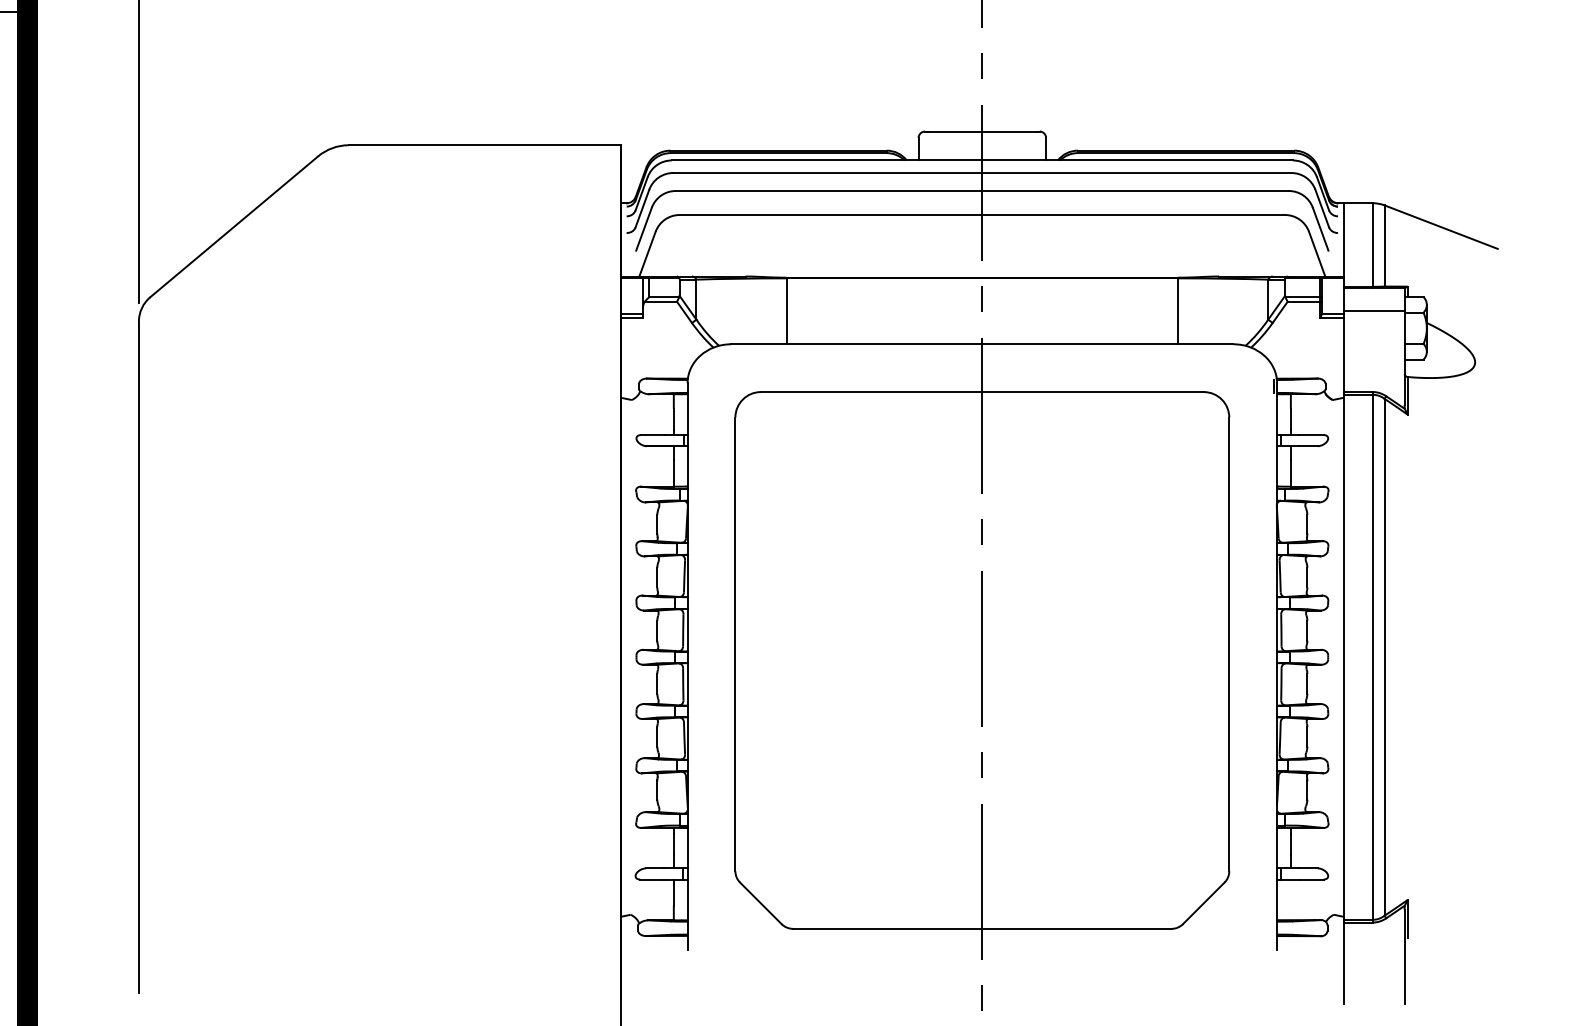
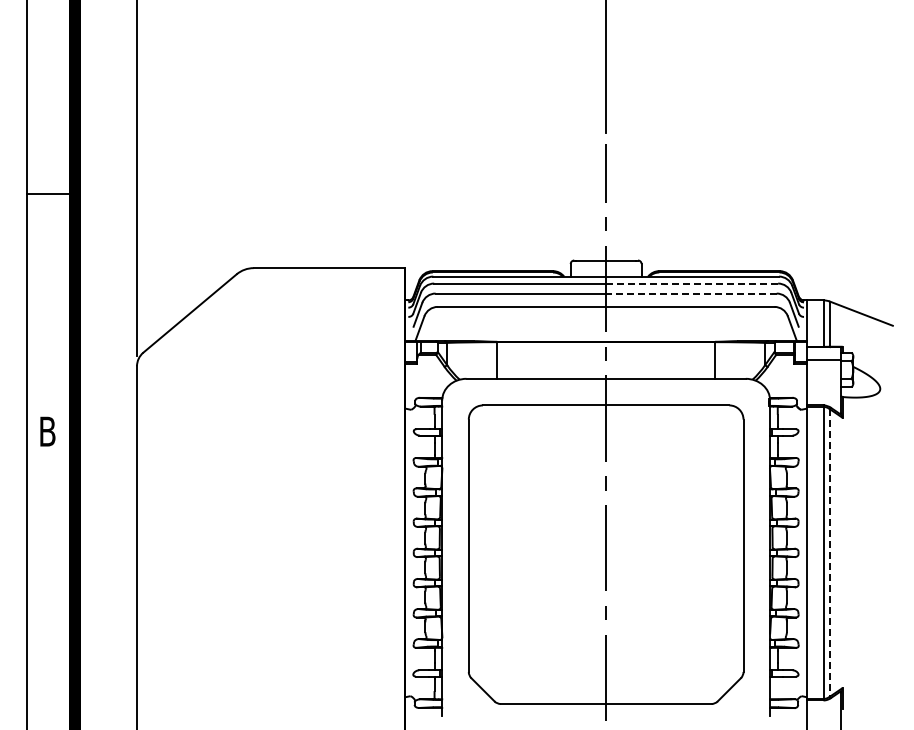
line: (1137, 172) -> (692, 283), solid -> dashed
line: (1133, 190) -> (690, 293), solid -> dashed
line: (1383, 656) -> (829, 552), solid -> dashed

